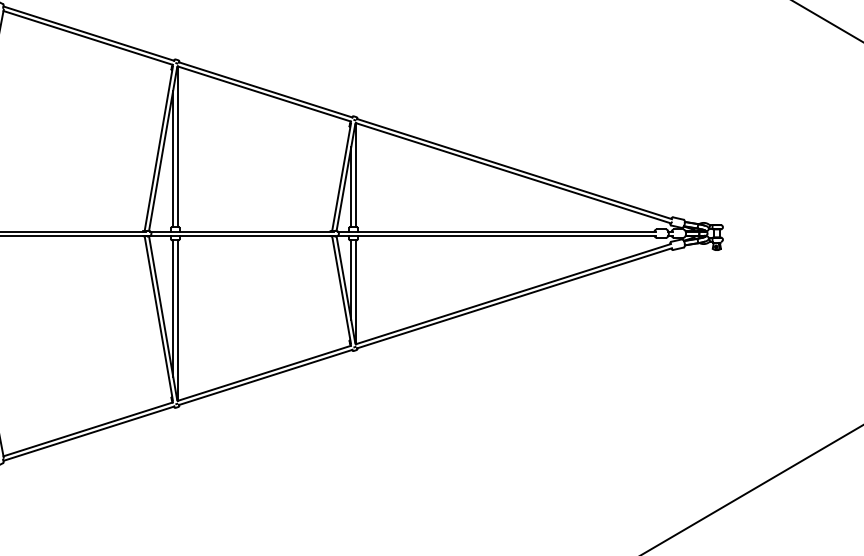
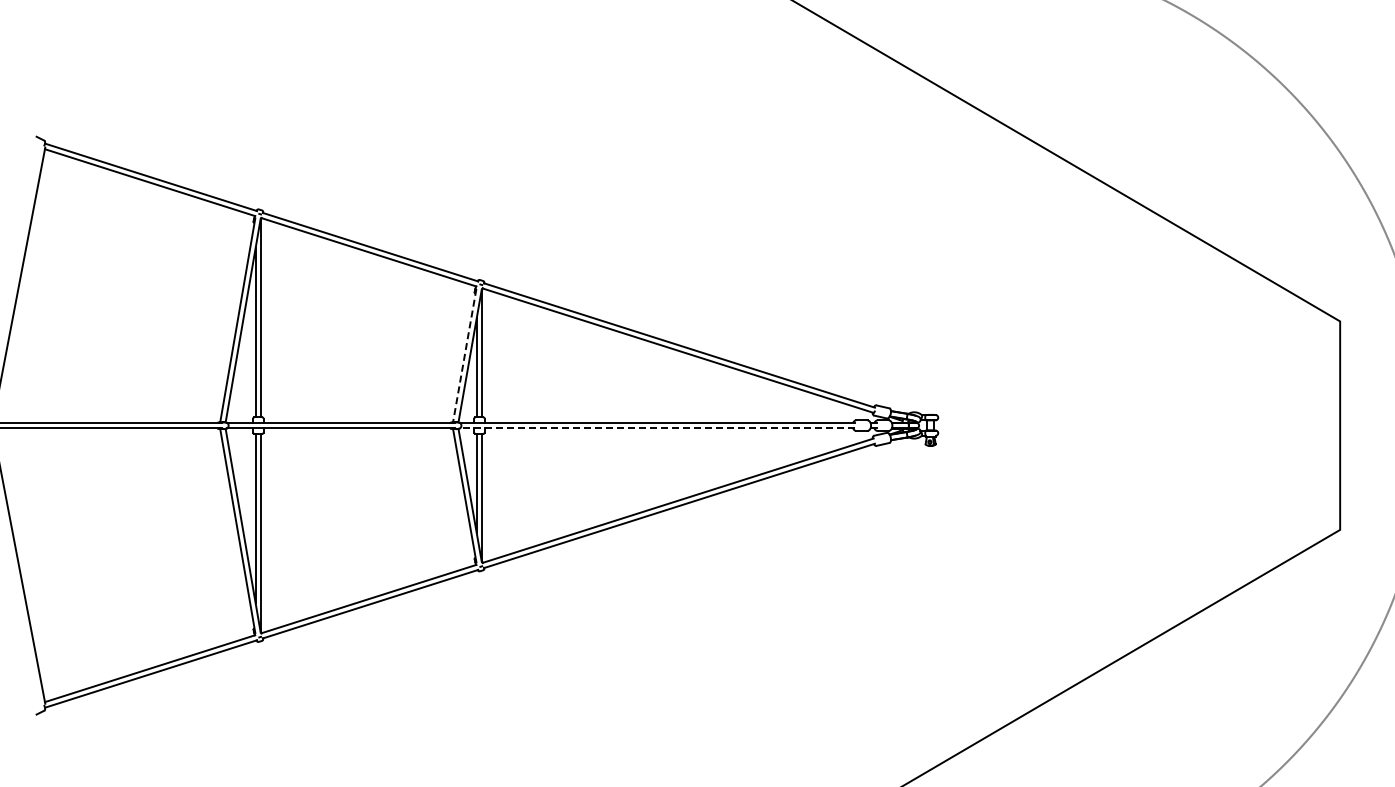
line: (341, 177) -> (464, 355), solid -> dashed
line: (496, 235) -> (657, 428), solid -> dashed

